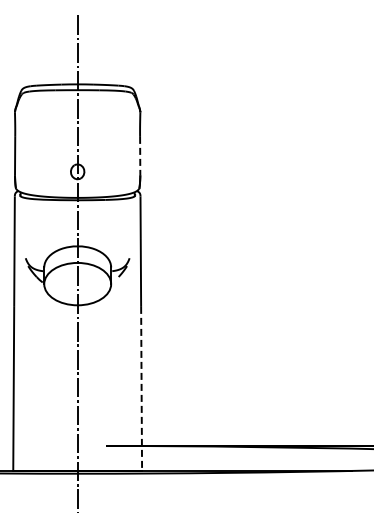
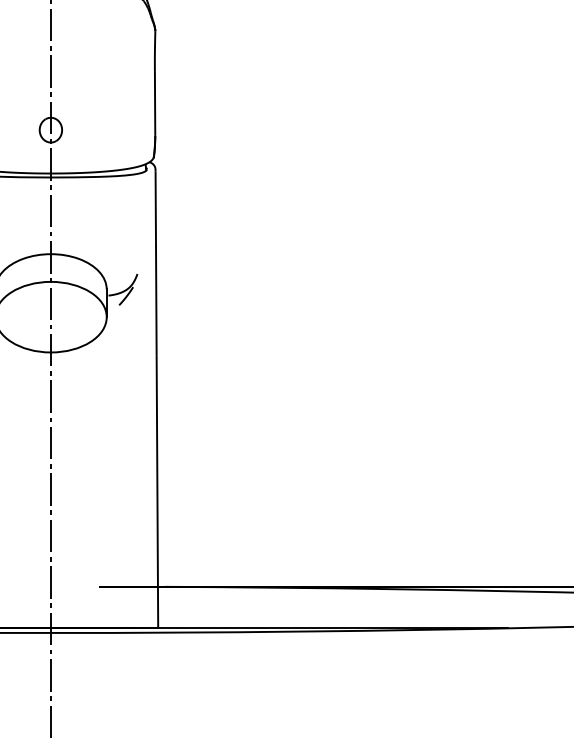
line: (140, 156) -> (155, 104), dashed -> solid
line: (141, 389) -> (157, 492), dashed -> solid

